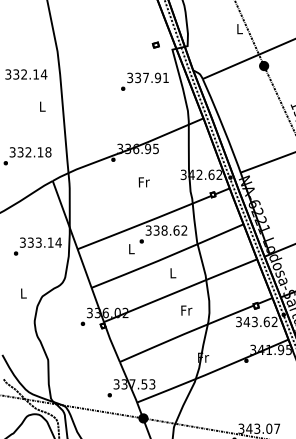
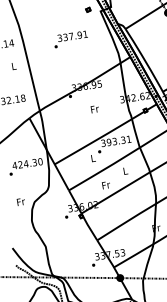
text: (144, 81) -> (70, 39), moved
text: (170, 230) -> (119, 140), 338.62 -> 393.31
text: (40, 242) -> (27, 163), 333.14 -> 424.30
text: (23, 293) -> (20, 201), L -> Fr
text: (186, 310) -> (106, 185), moved

